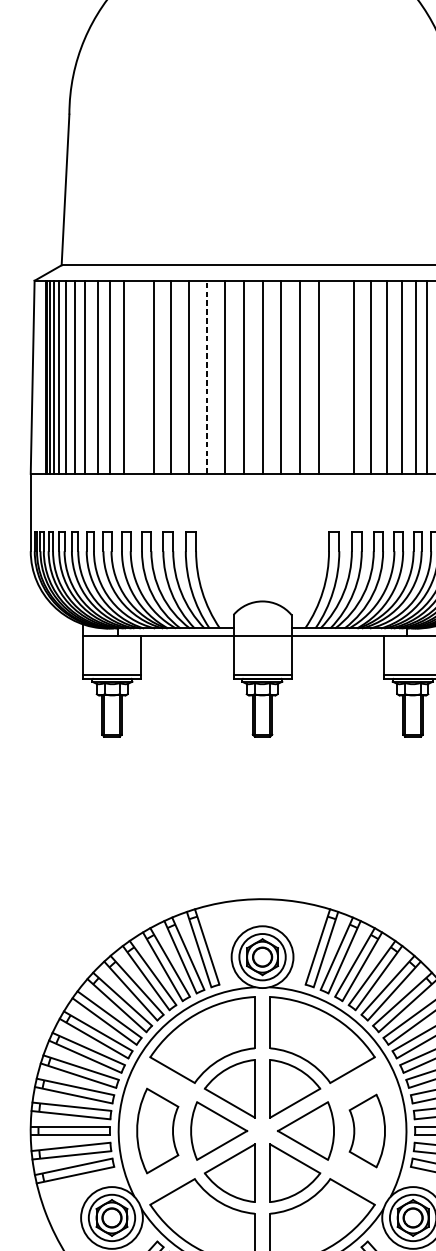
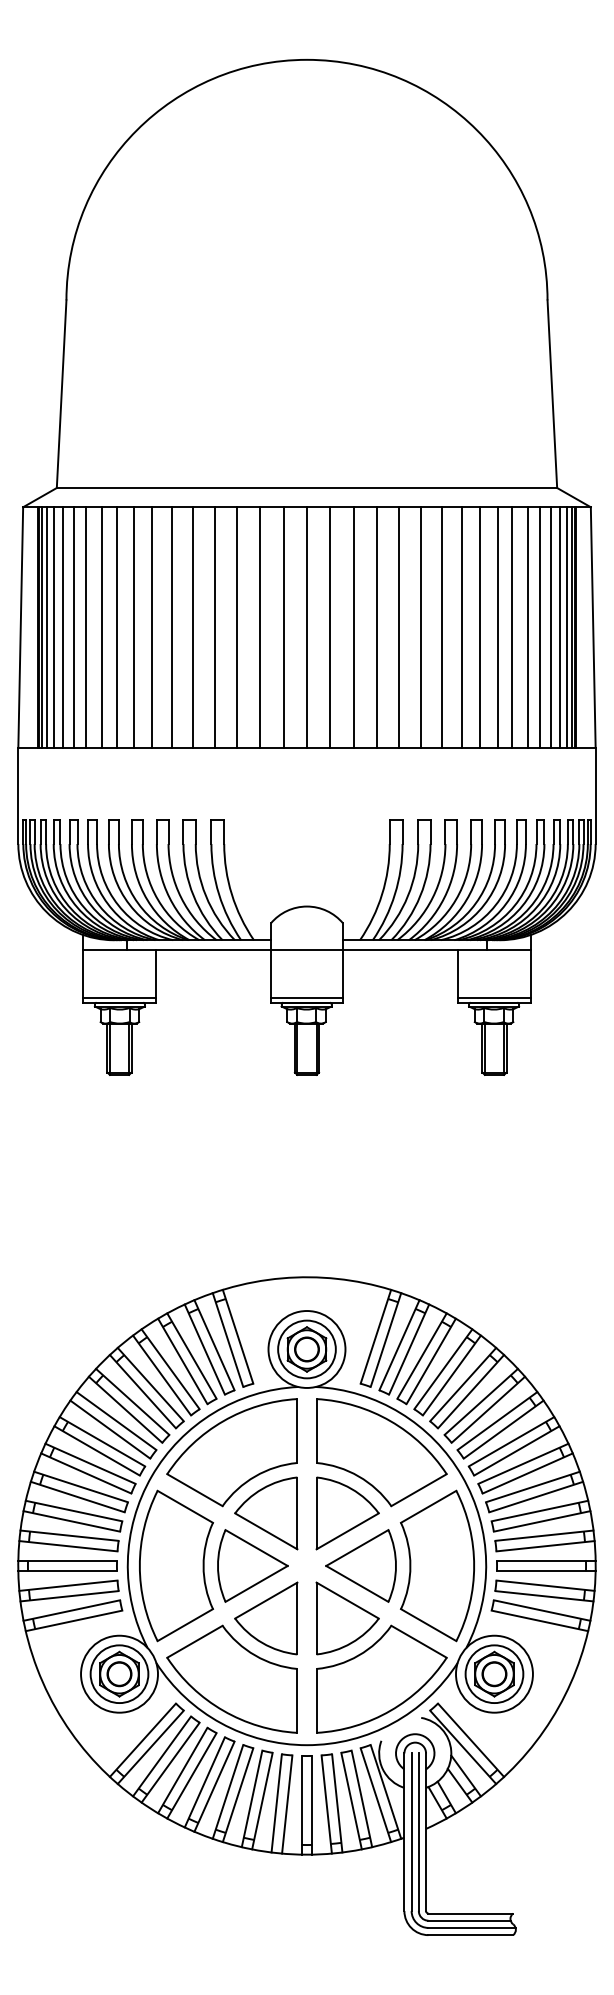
line: (138, 377) -> (152, 627), added
line: (206, 377) -> (237, 627), dashed -> solid
line: (336, 377) -> (399, 627), added
part: (157, 1130) -> (176, 1565), size x1.43
part: (367, 1130) -> (437, 1565), size x1.67

